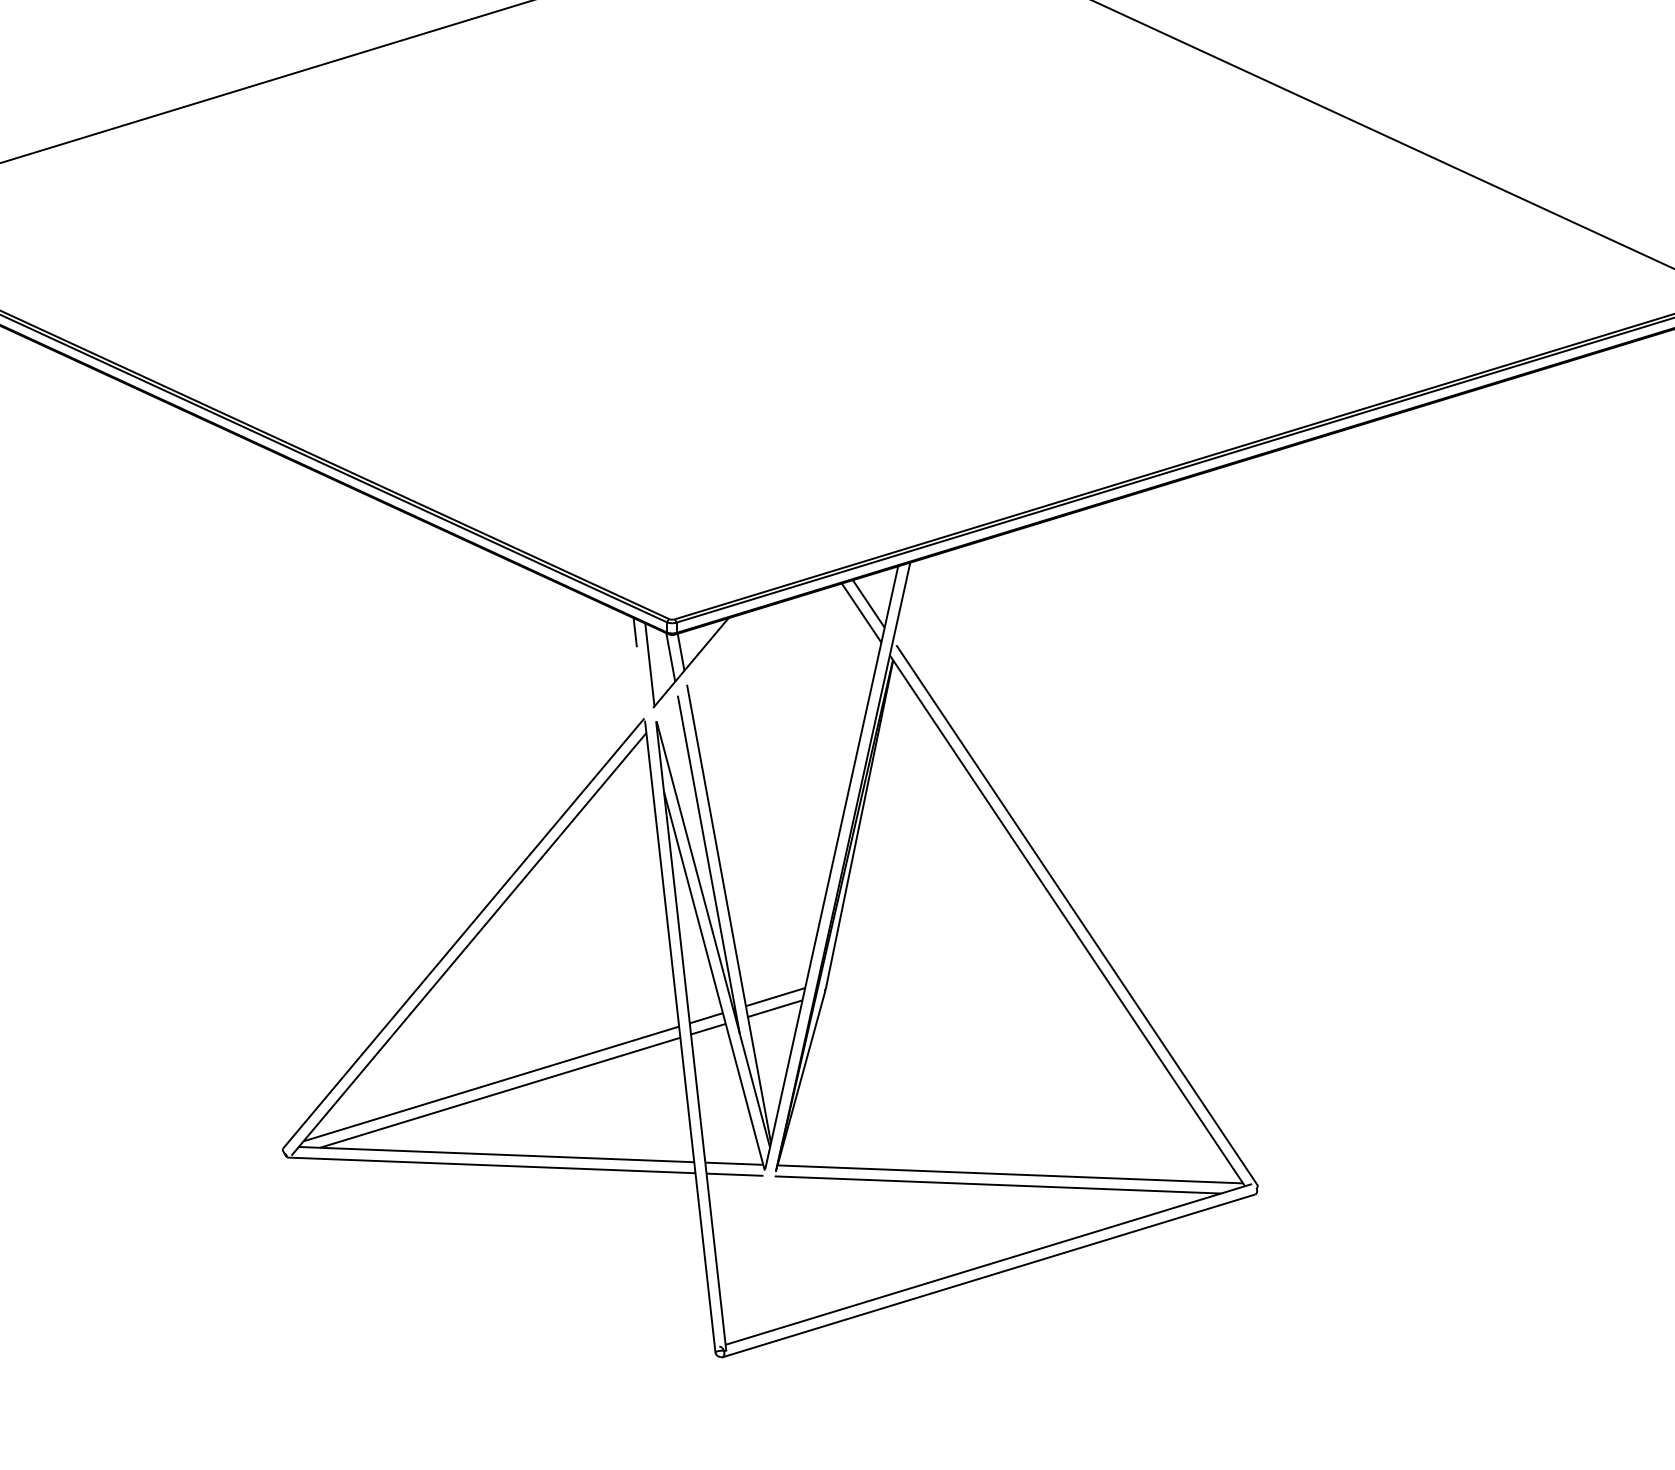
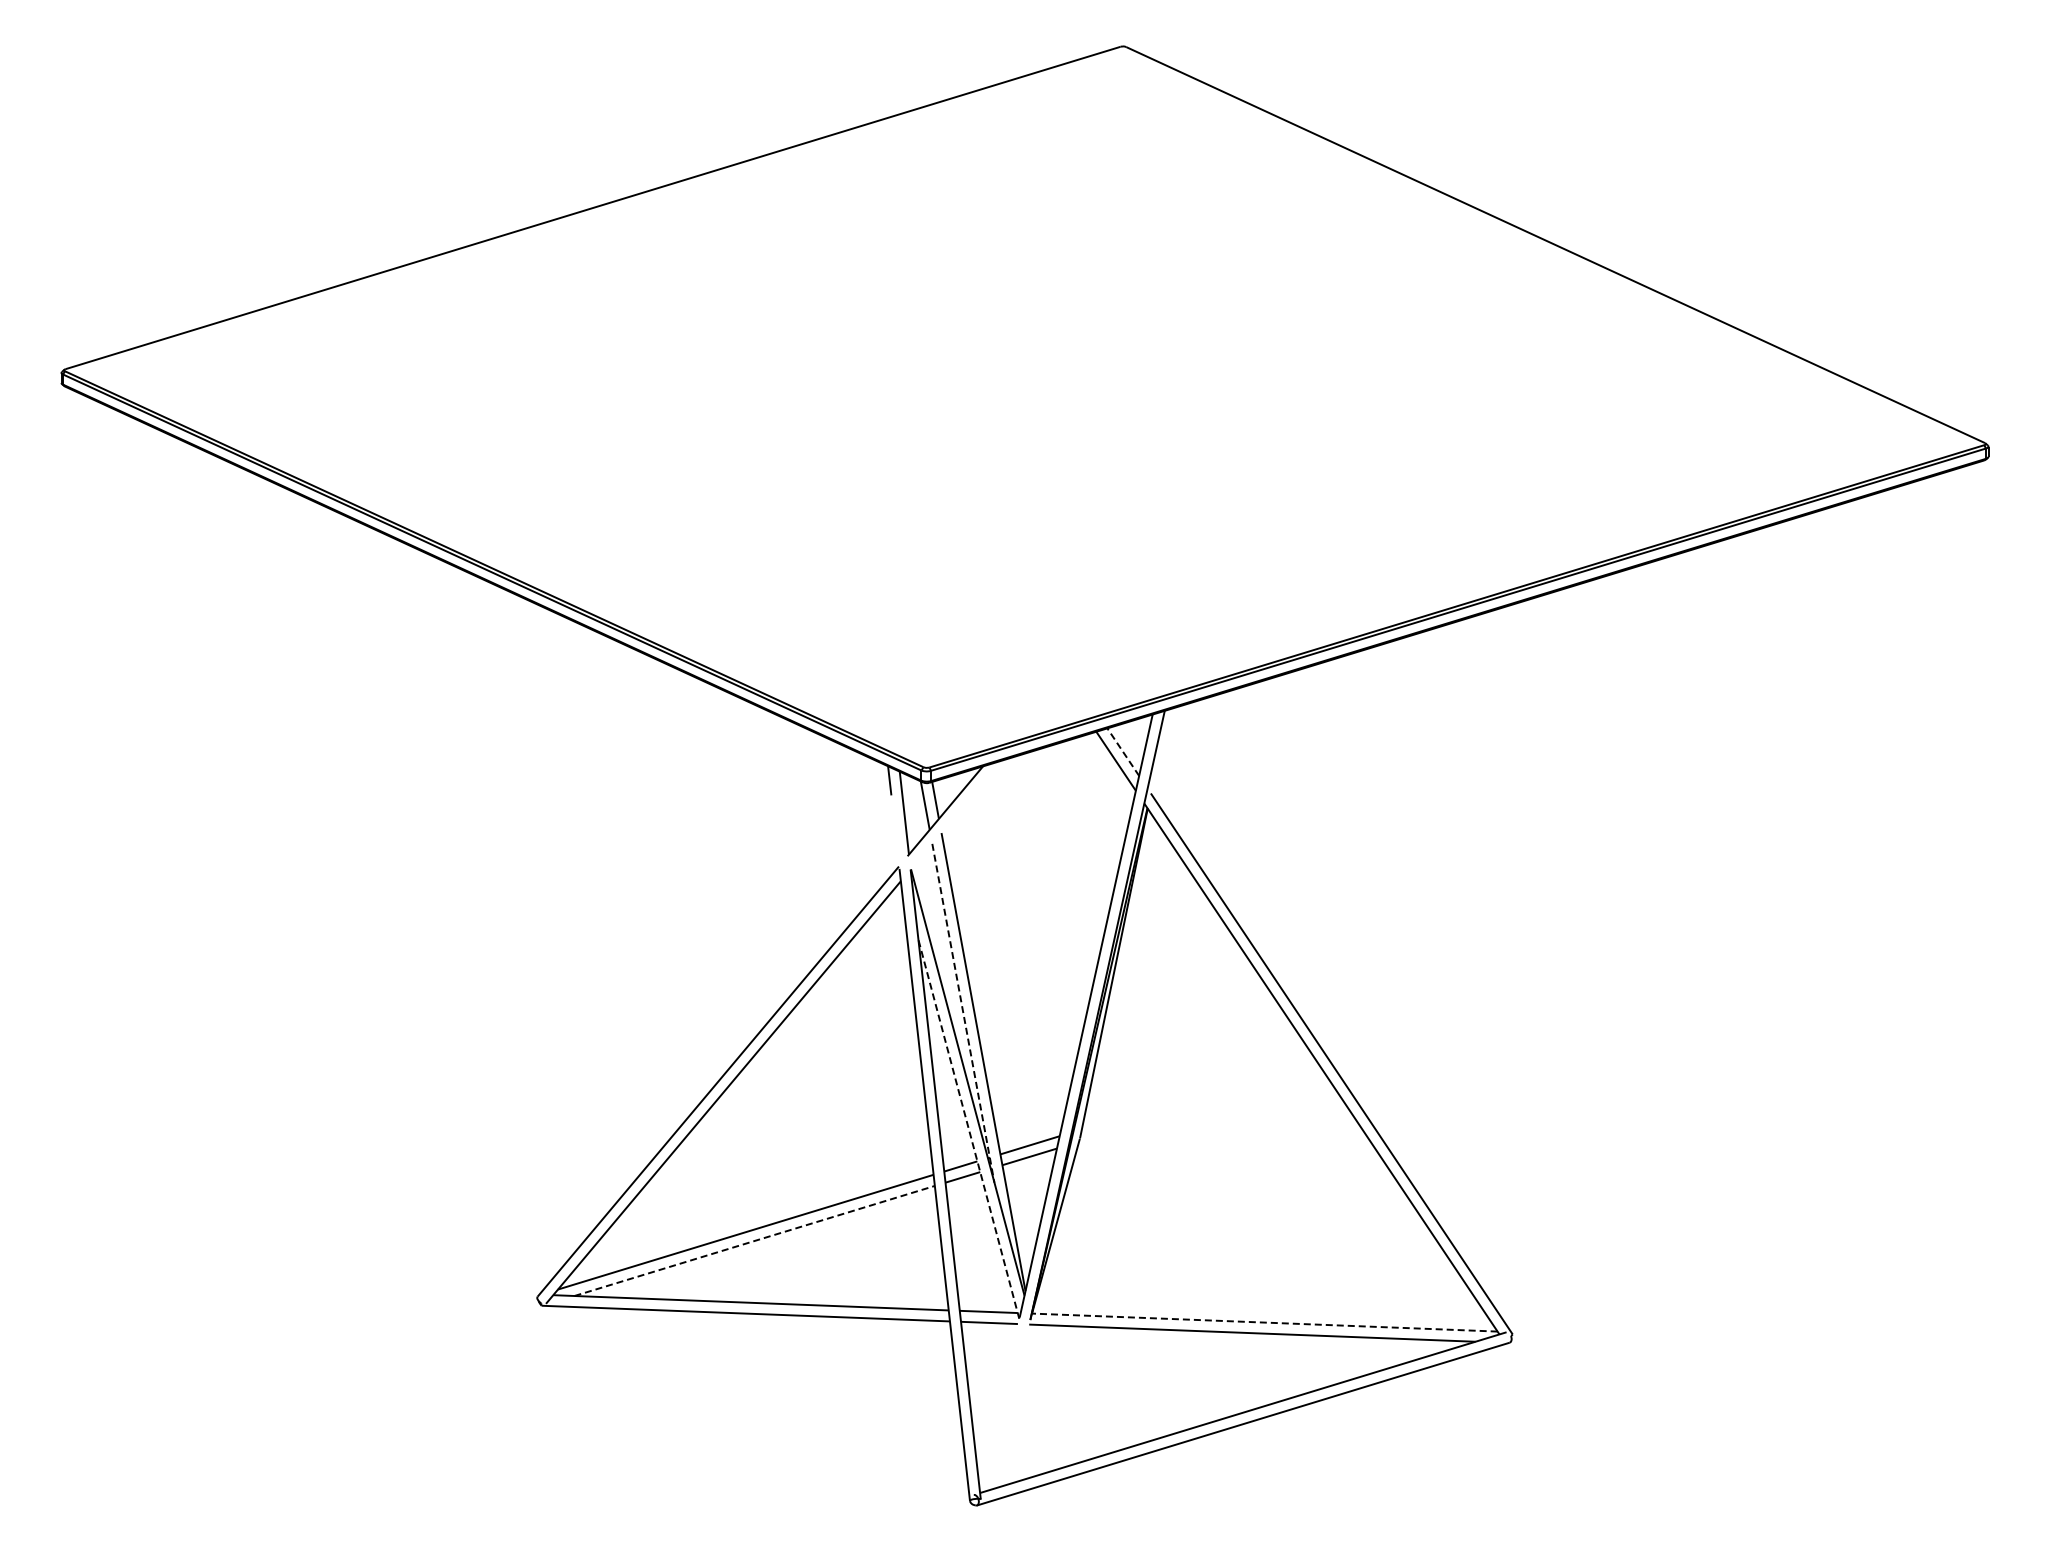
line: (869, 604) -> (1123, 752), solid -> dashed
line: (709, 865) -> (963, 1013), solid -> dashed
line: (714, 981) -> (968, 1129), solid -> dashed
line: (501, 1092) -> (755, 1240), solid -> dashed
line: (1010, 1174) -> (1264, 1322), solid -> dashed

